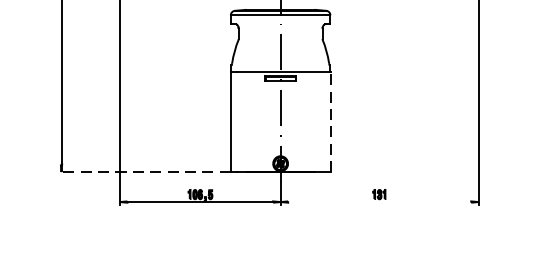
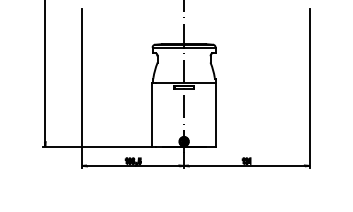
line: (330, 122) -> (215, 115), dashed -> solid
line: (143, 171) -> (97, 146), dashed -> solid
line: (379, 201) -> (246, 165), added

